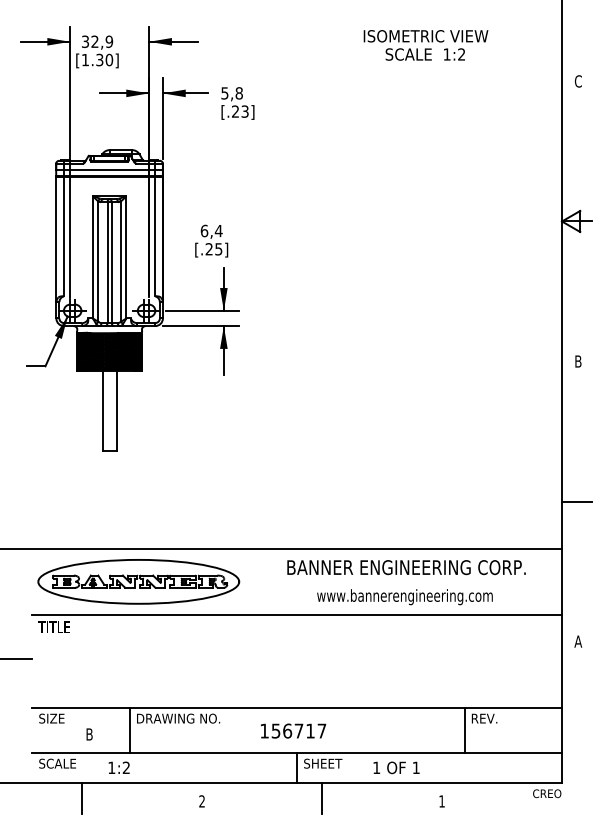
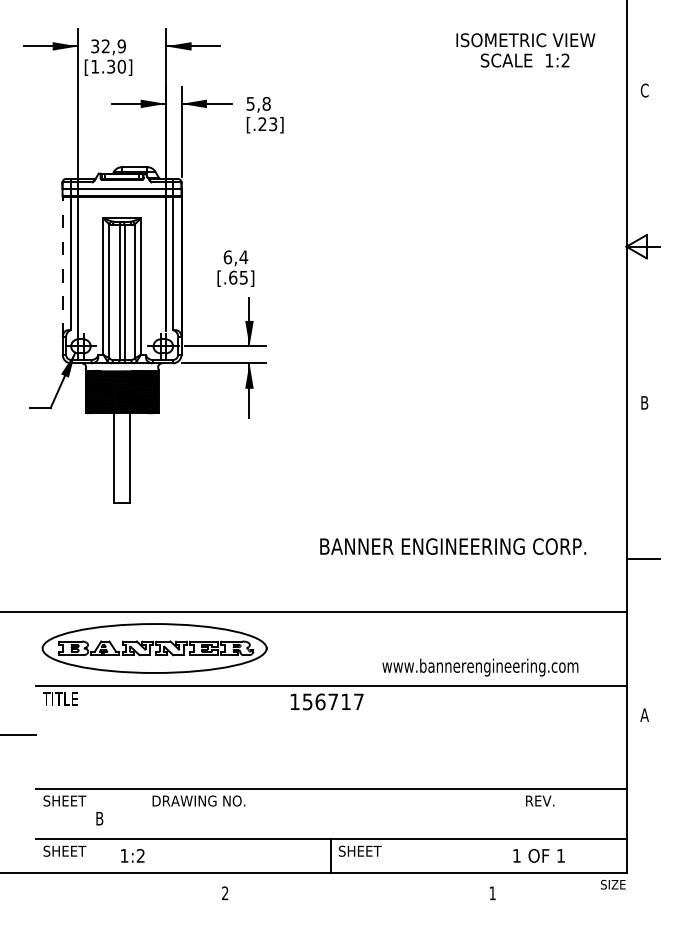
text: (425, 45) -> (525, 50), moved
line: (56, 239) -> (62, 266), solid -> dashed
text: (209, 249) -> (233, 277), [.25] -> [.65]
text: (406, 567) -> (453, 546), moved
text: (405, 597) -> (480, 667), moved
text: (62, 718) -> (69, 800), SIZE -> SHEET
line: (129, 729) -> (144, 813), removed
line: (464, 729) -> (517, 813), removed
text: (292, 730) -> (326, 701), moved
text: (62, 763) -> (69, 850), SCALE -> SHEET
text: (396, 767) -> (538, 855), moved
text: (546, 793) -> (609, 884), CREO -> SIZE
line: (82, 797) -> (91, 889), removed
line: (322, 797) -> (359, 889), removed

